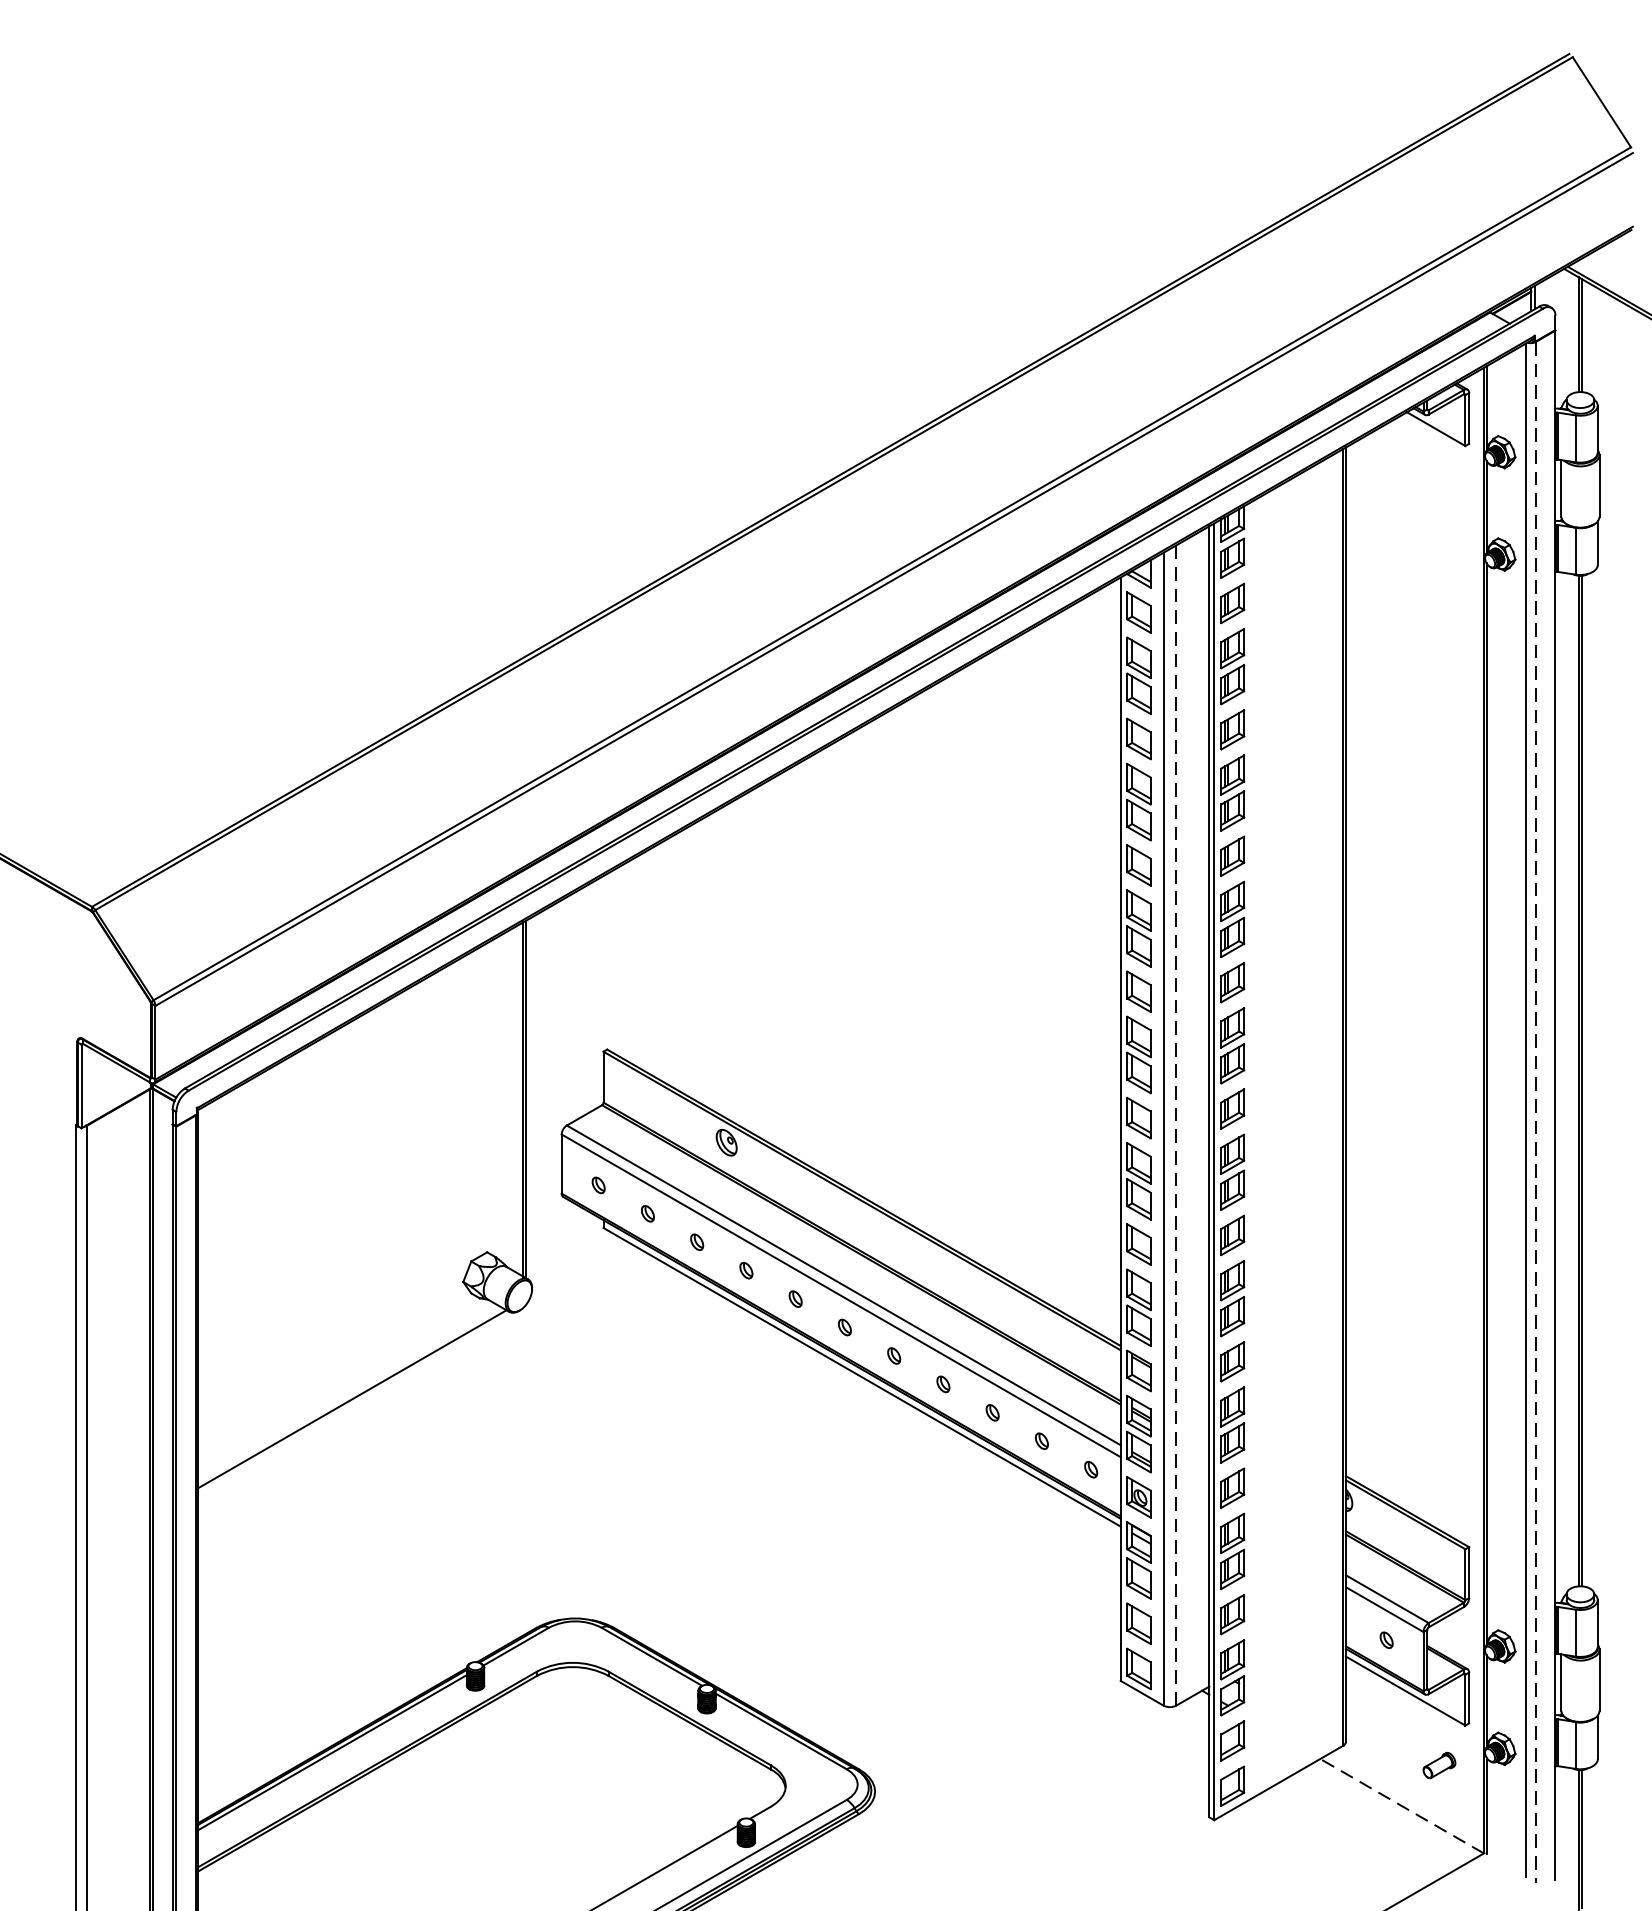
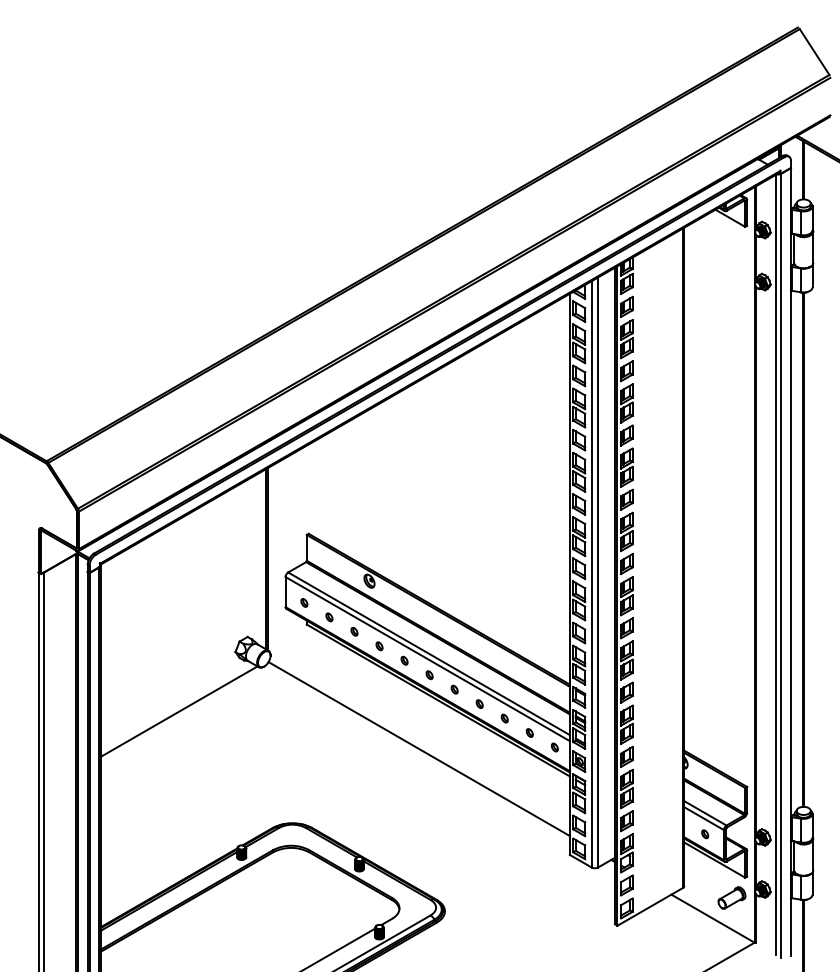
line: (1536, 1111) -> (781, 565), dashed -> solid
line: (1176, 1125) -> (598, 572), dashed -> solid
line: (823, 1473) -> (418, 749), added
part: (1438, 1764) -> (731, 897), size x1.67
line: (1401, 1805) -> (712, 918), dashed -> solid

